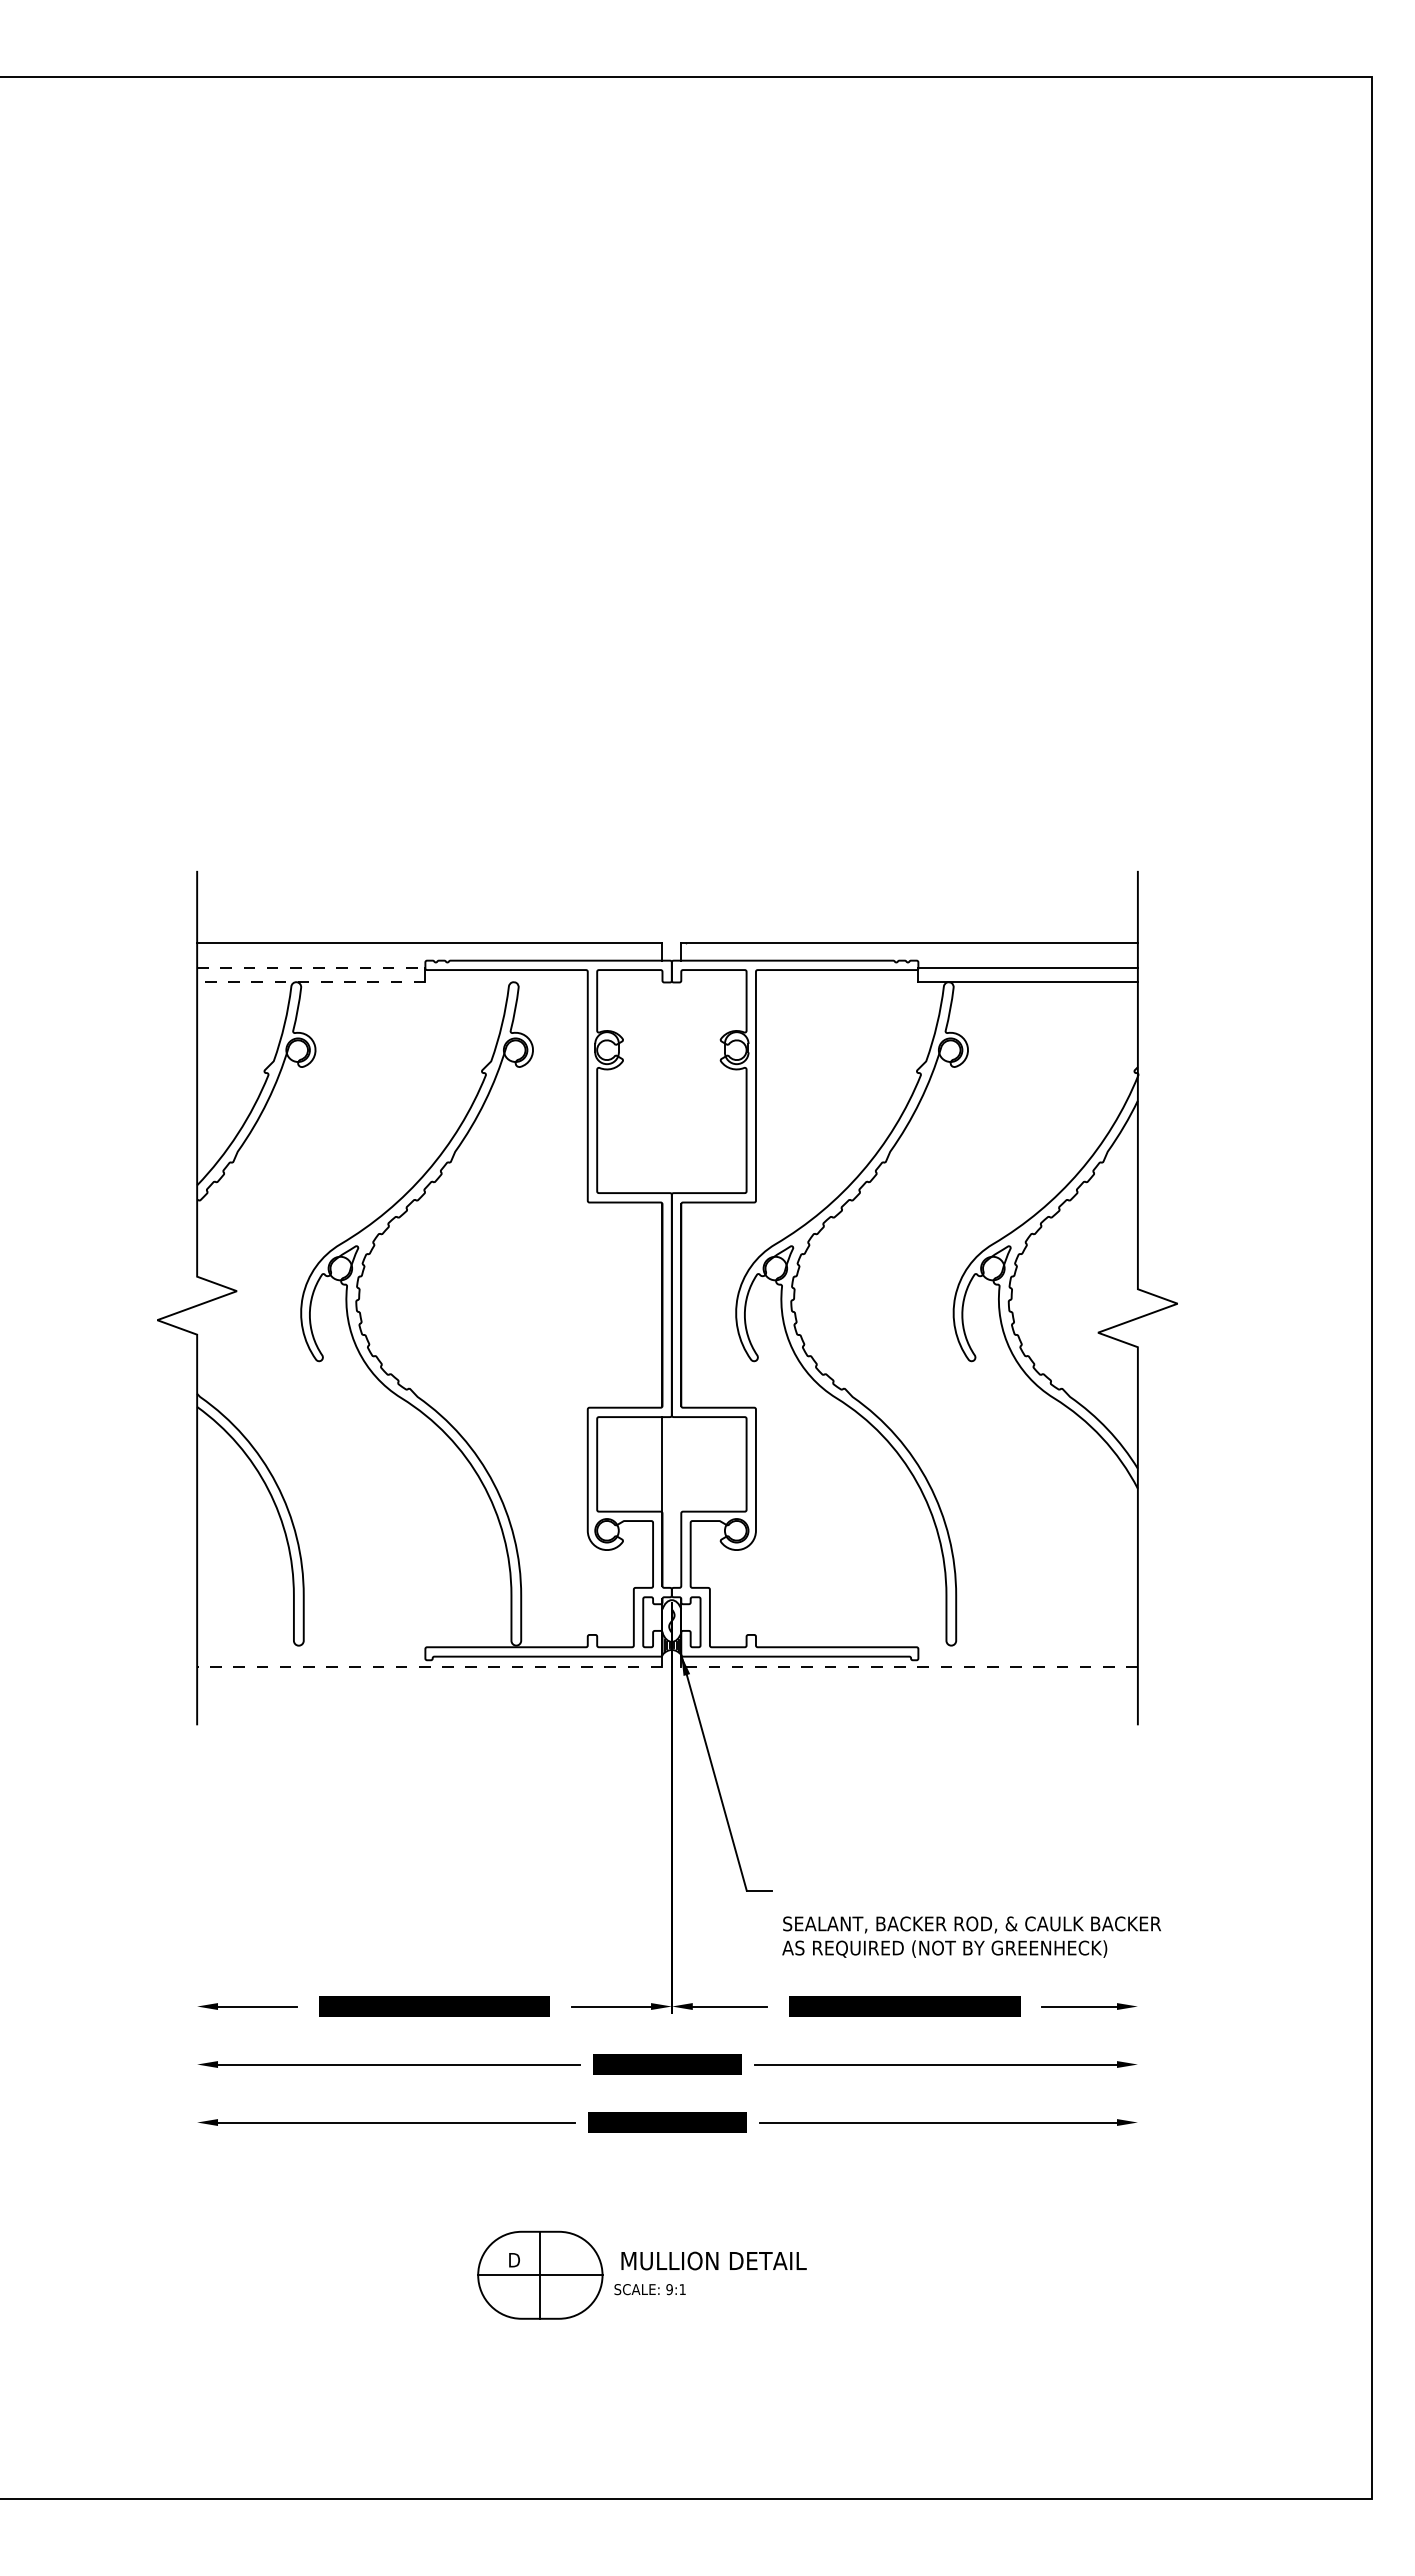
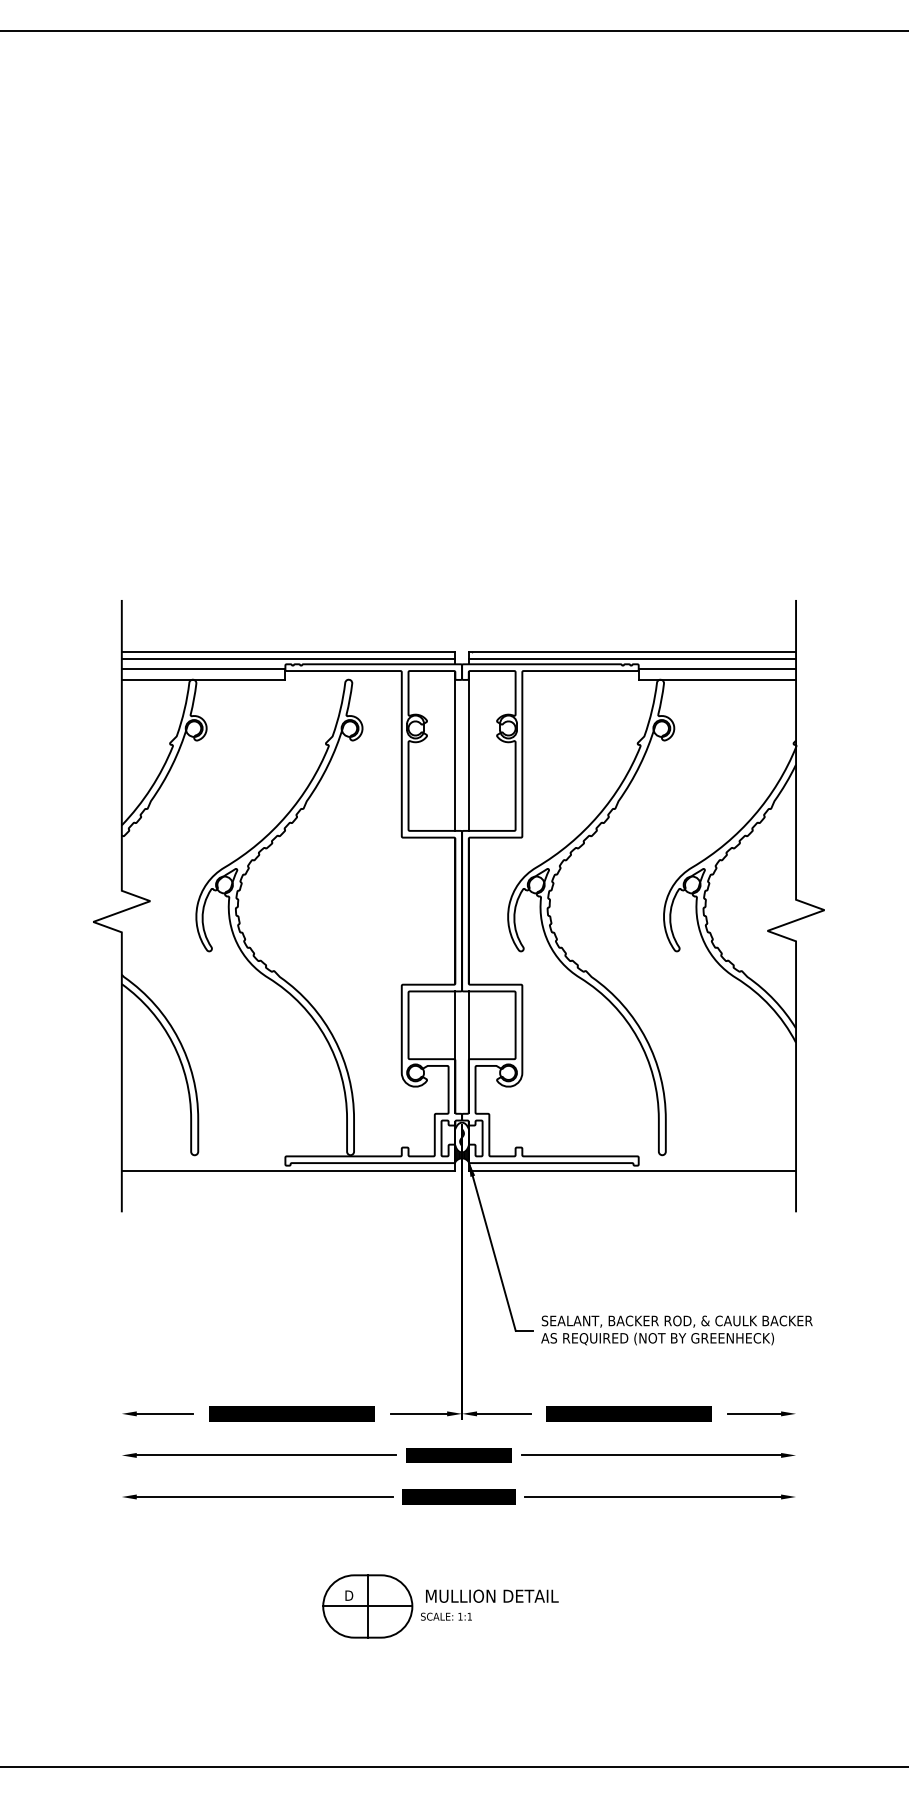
line: (429, 952) -> (288, 658), added
line: (909, 952) -> (632, 658), added
line: (311, 967) -> (203, 669), dashed -> solid
line: (310, 982) -> (203, 679), dashed -> solid
line: (662, 1082) -> (455, 751), added
line: (681, 1082) -> (468, 751), added
line: (681, 1501) -> (468, 1051), added
line: (429, 1667) -> (288, 1170), dashed -> solid
line: (909, 1667) -> (632, 1170), dashed -> solid
text: (971, 1936) -> (676, 1329), moved
text: (669, 2289) -> (460, 1616), 9:1 -> 1:1

